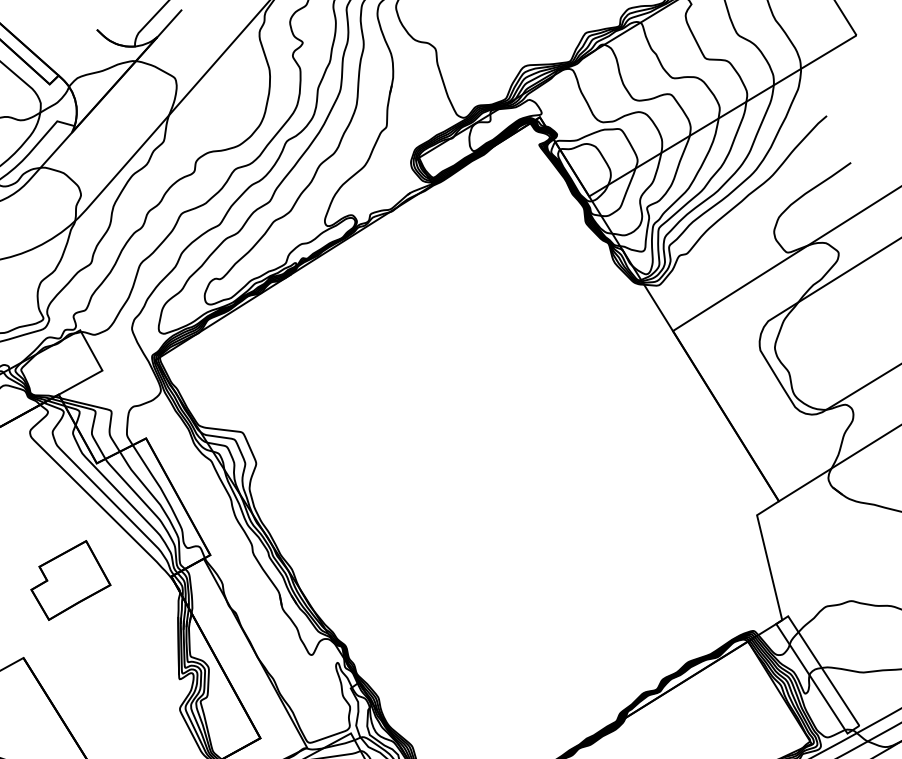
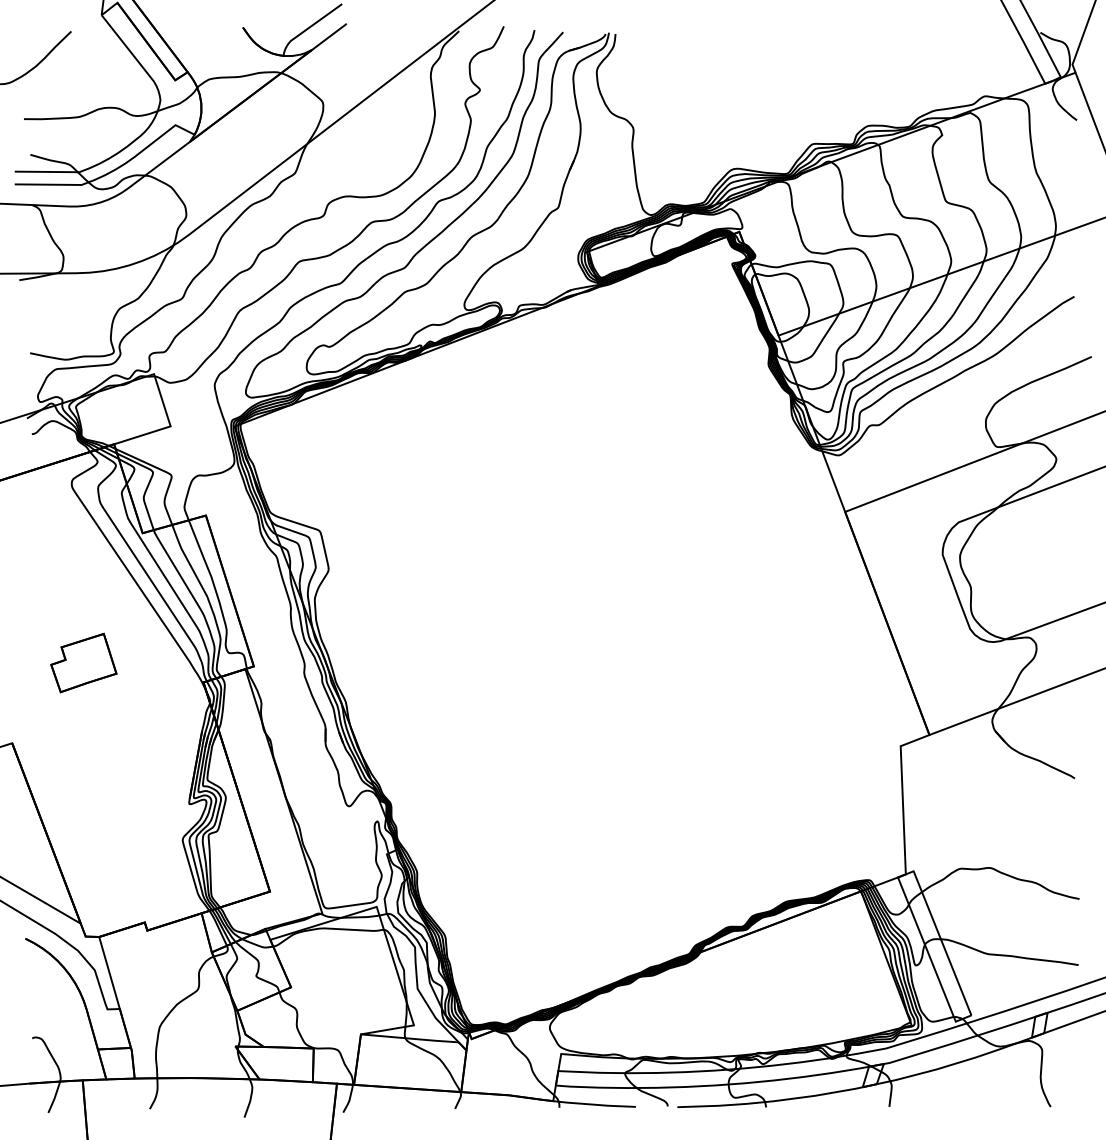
part: (69, 579) -> (83, 662), size x0.7

